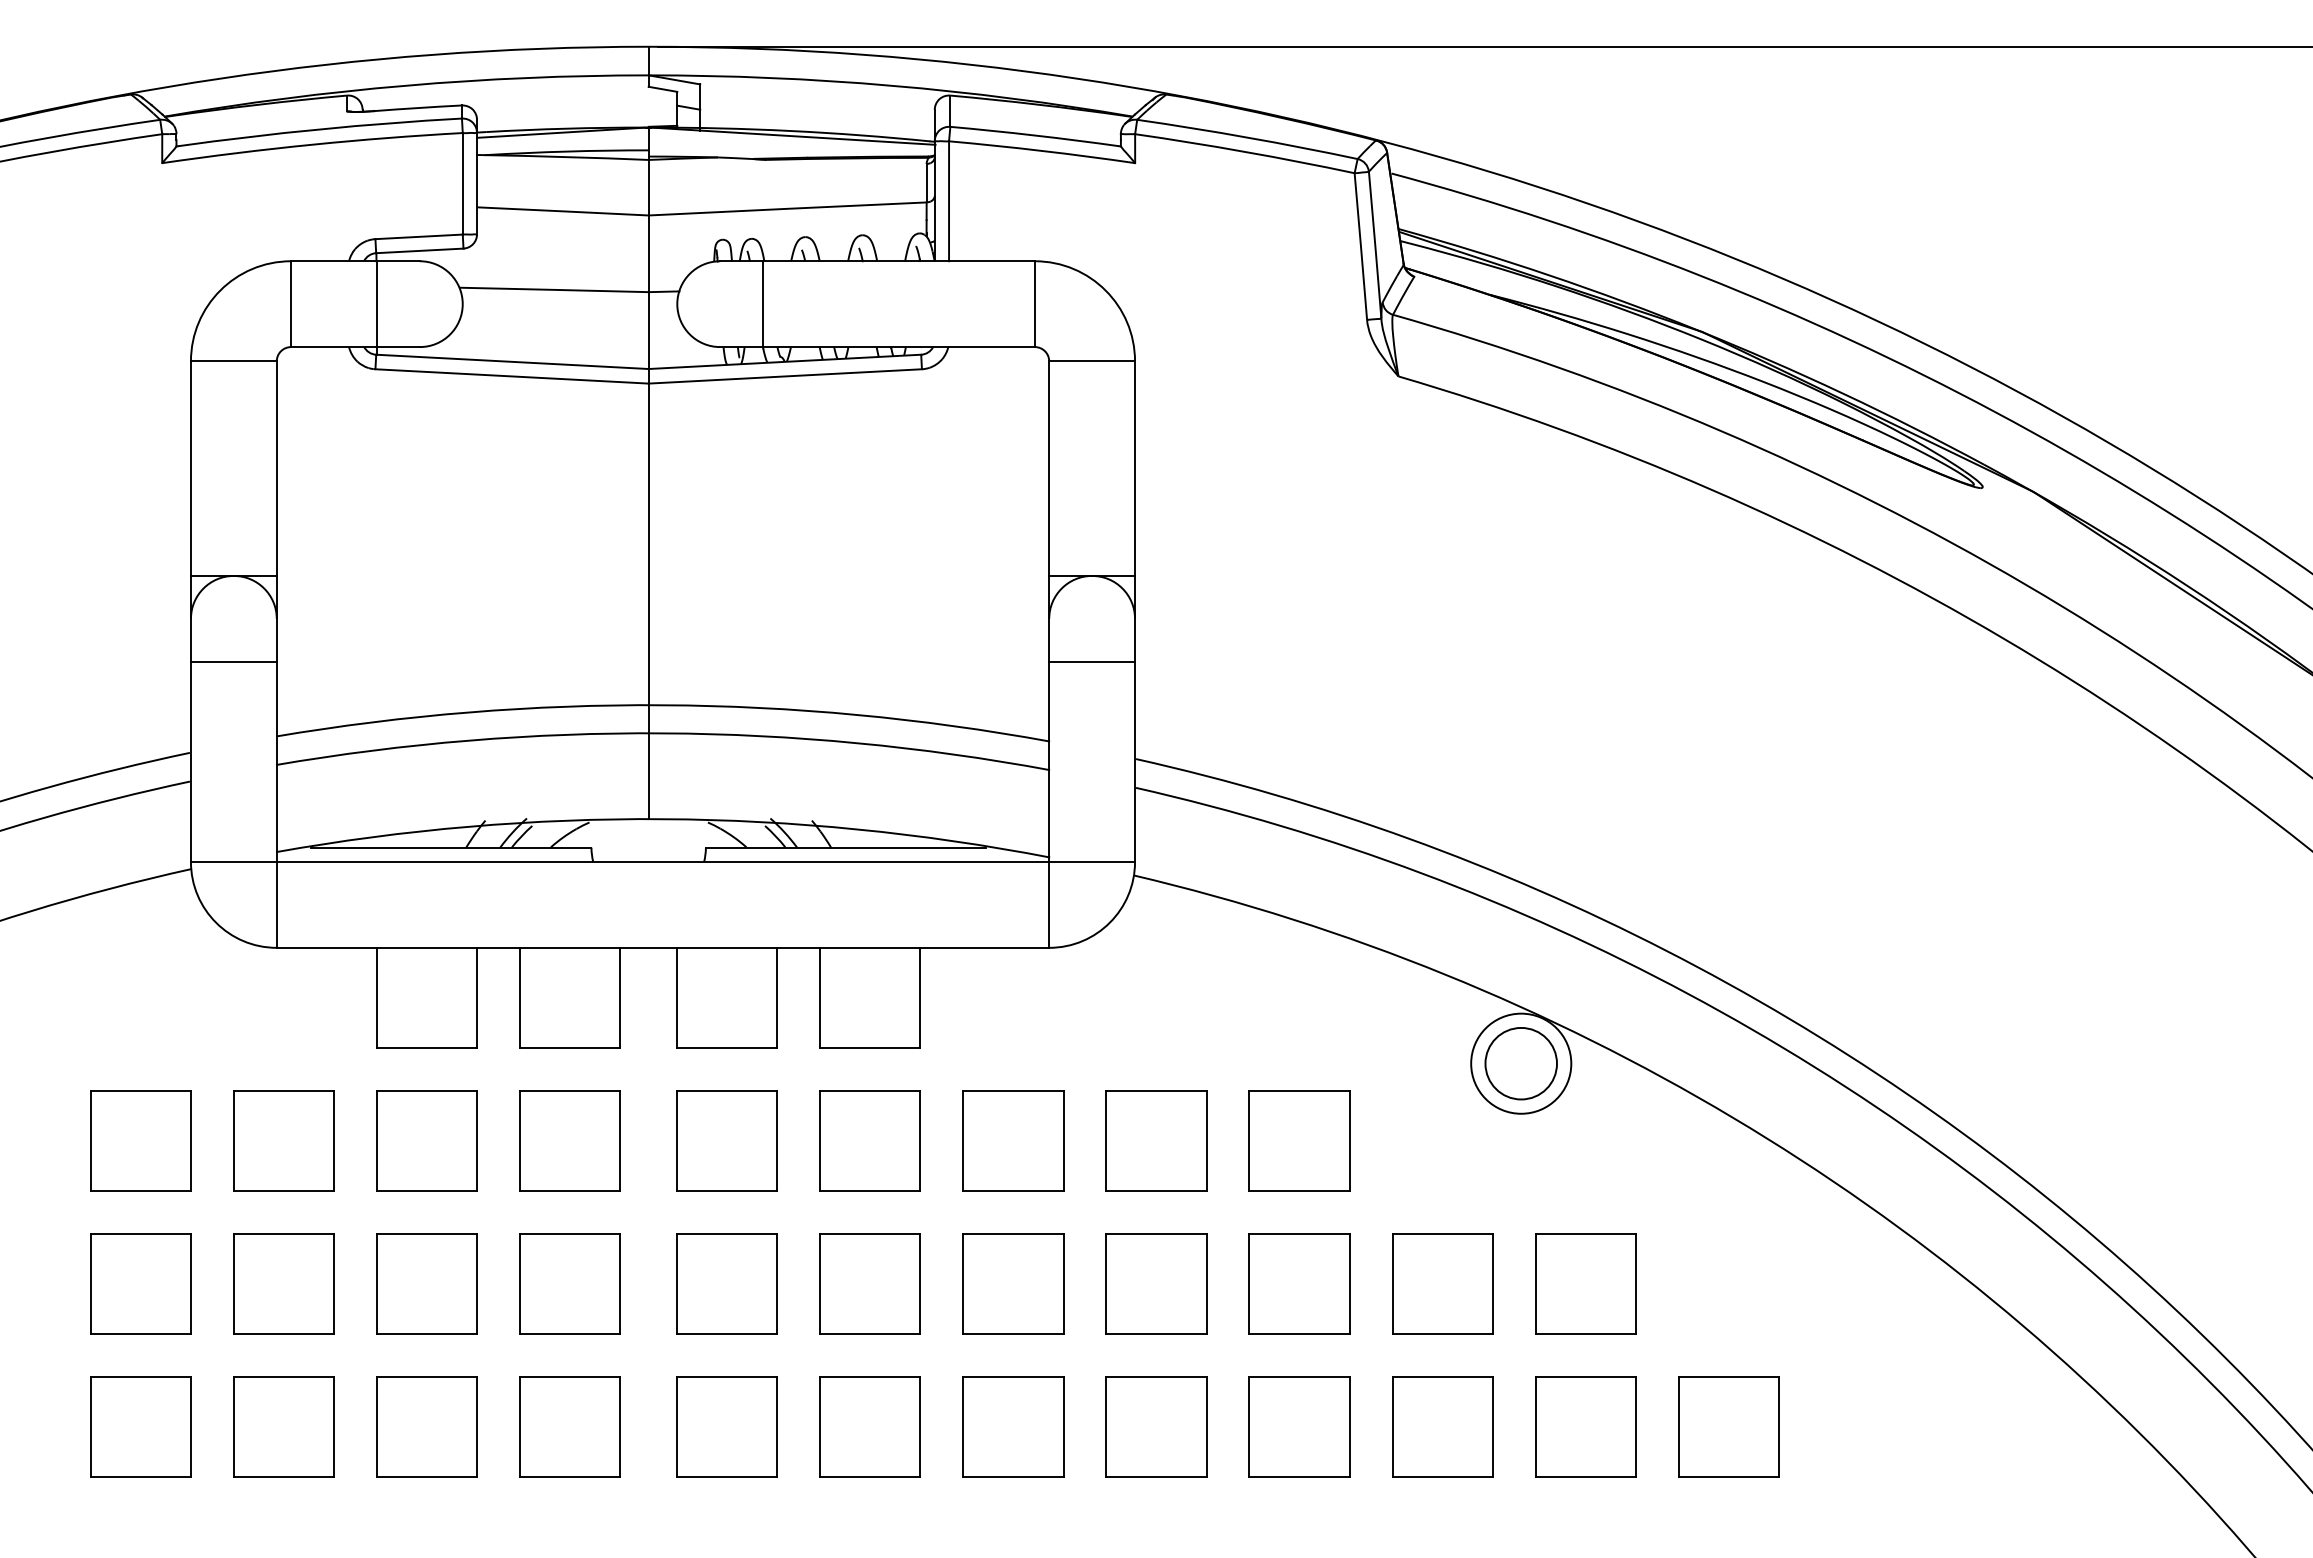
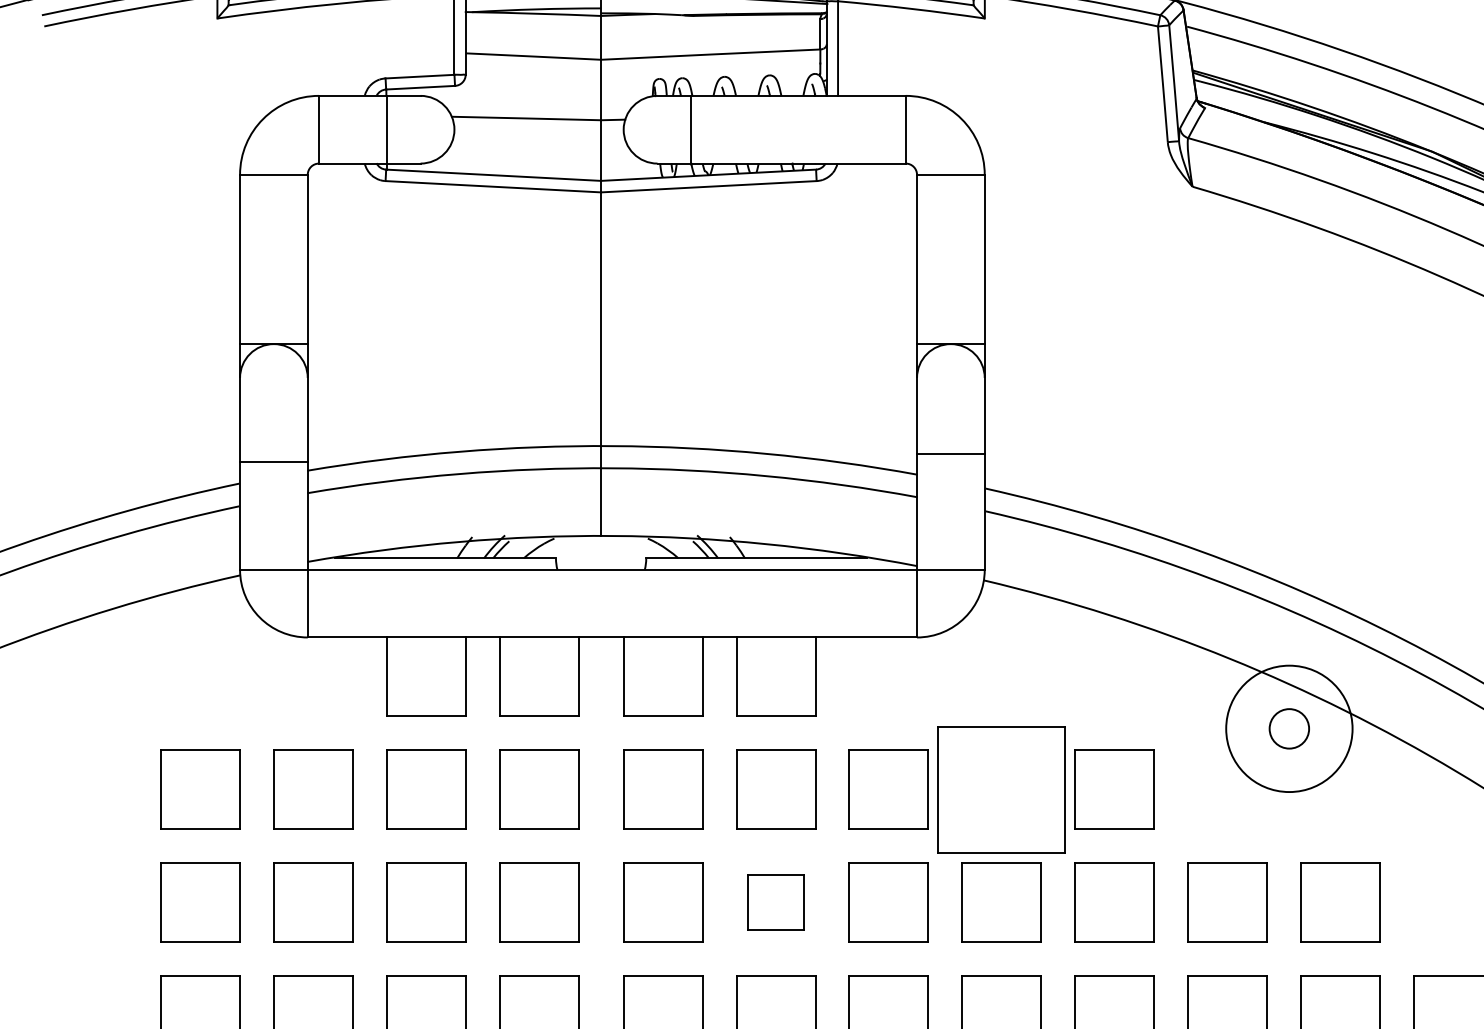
line: (233, 661) -> (273, 461), moved
line: (1092, 661) -> (951, 453), moved
circle: (1521, 1063) -> (1289, 728), size x0.7
circle: (1521, 1063) -> (1289, 728), size x1.6
part: (1156, 1140) -> (1001, 789), size x1.6
part: (869, 1283) -> (775, 902), size x0.7

